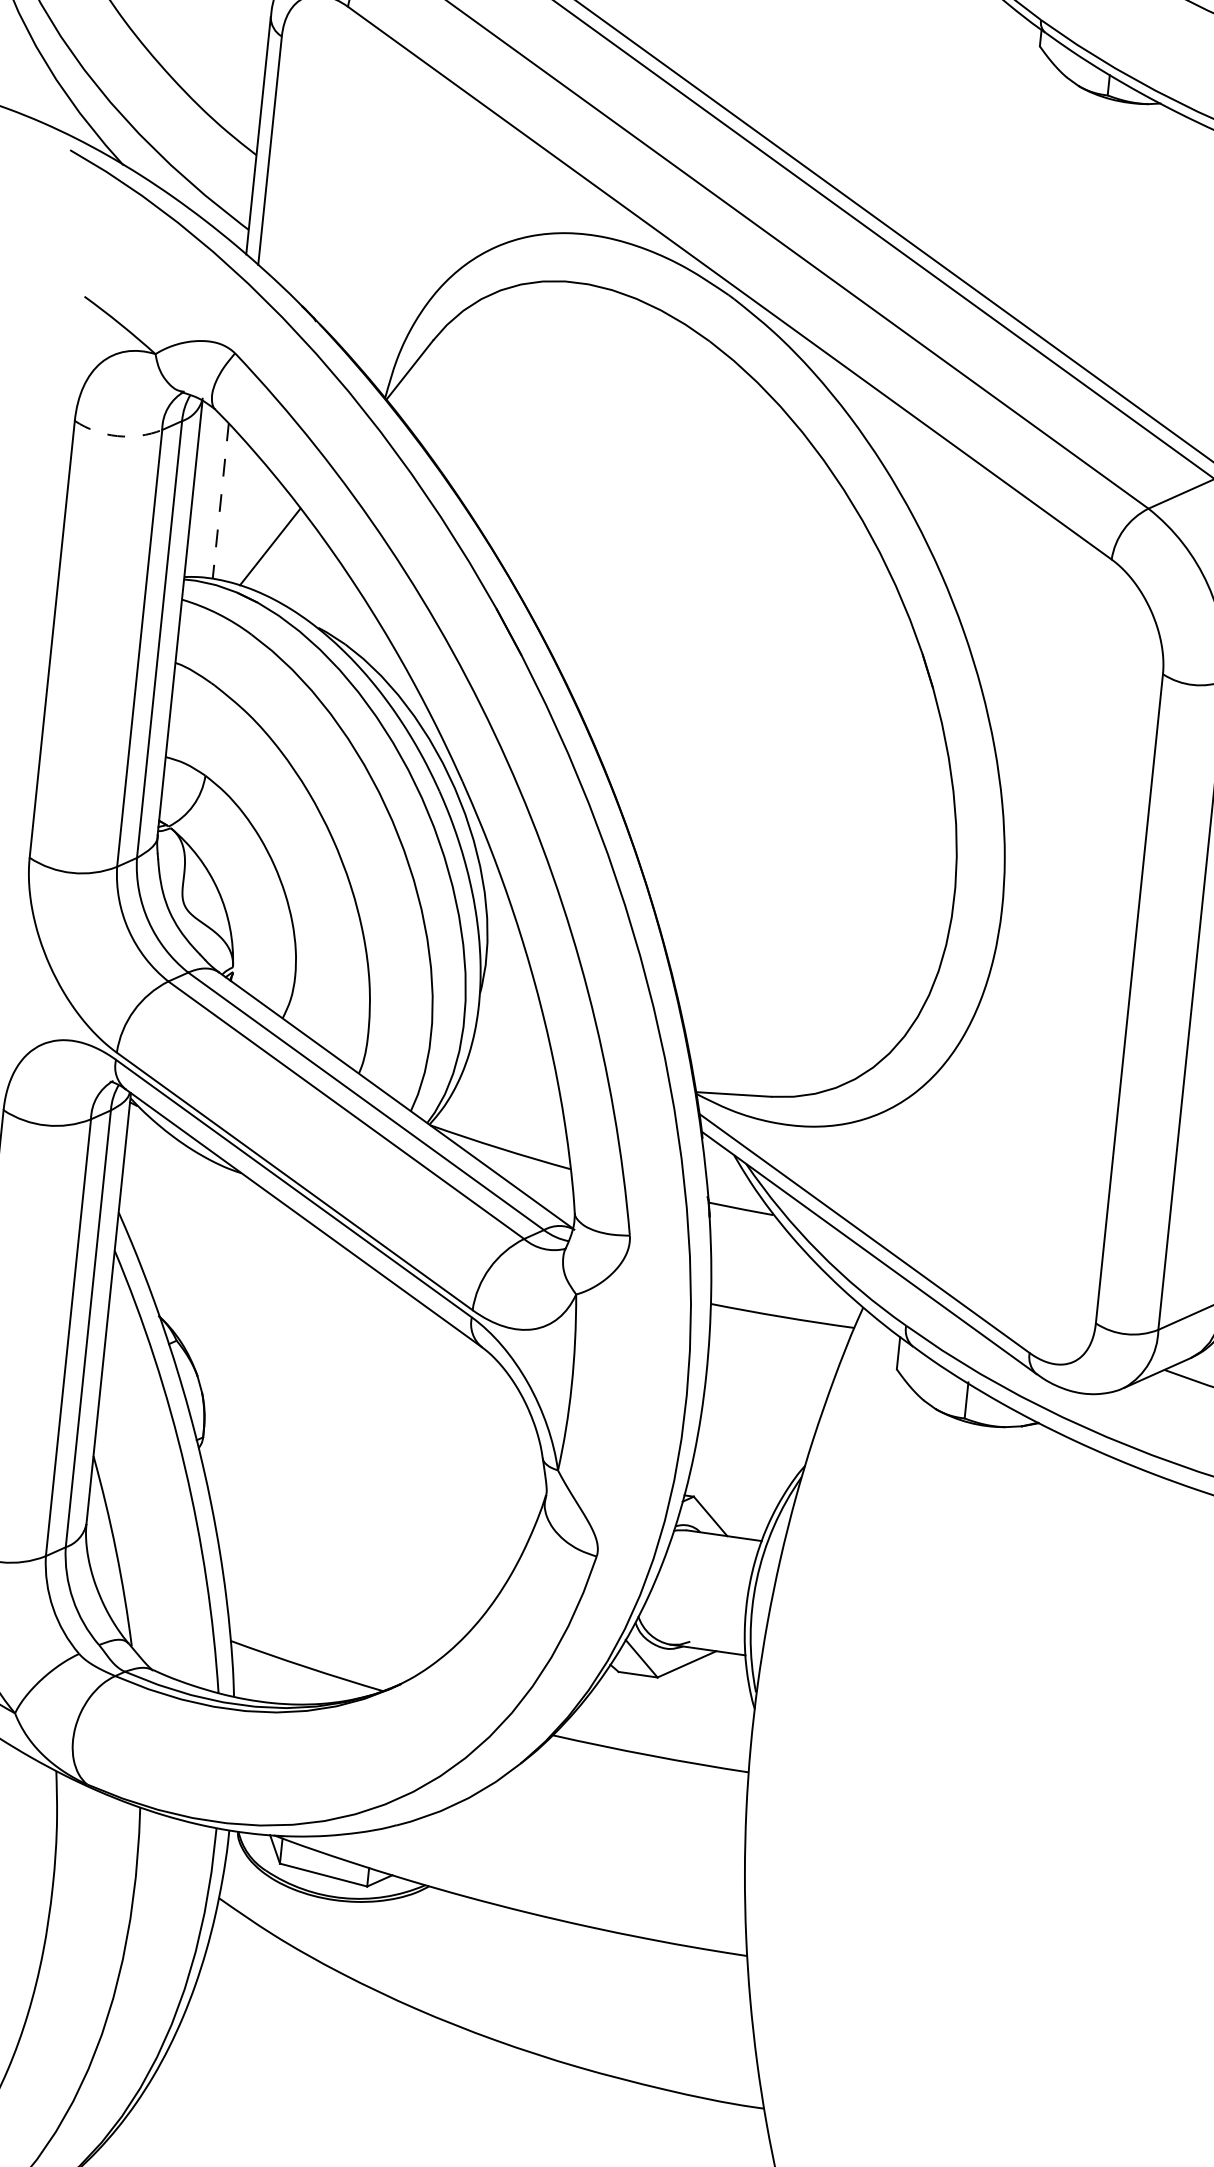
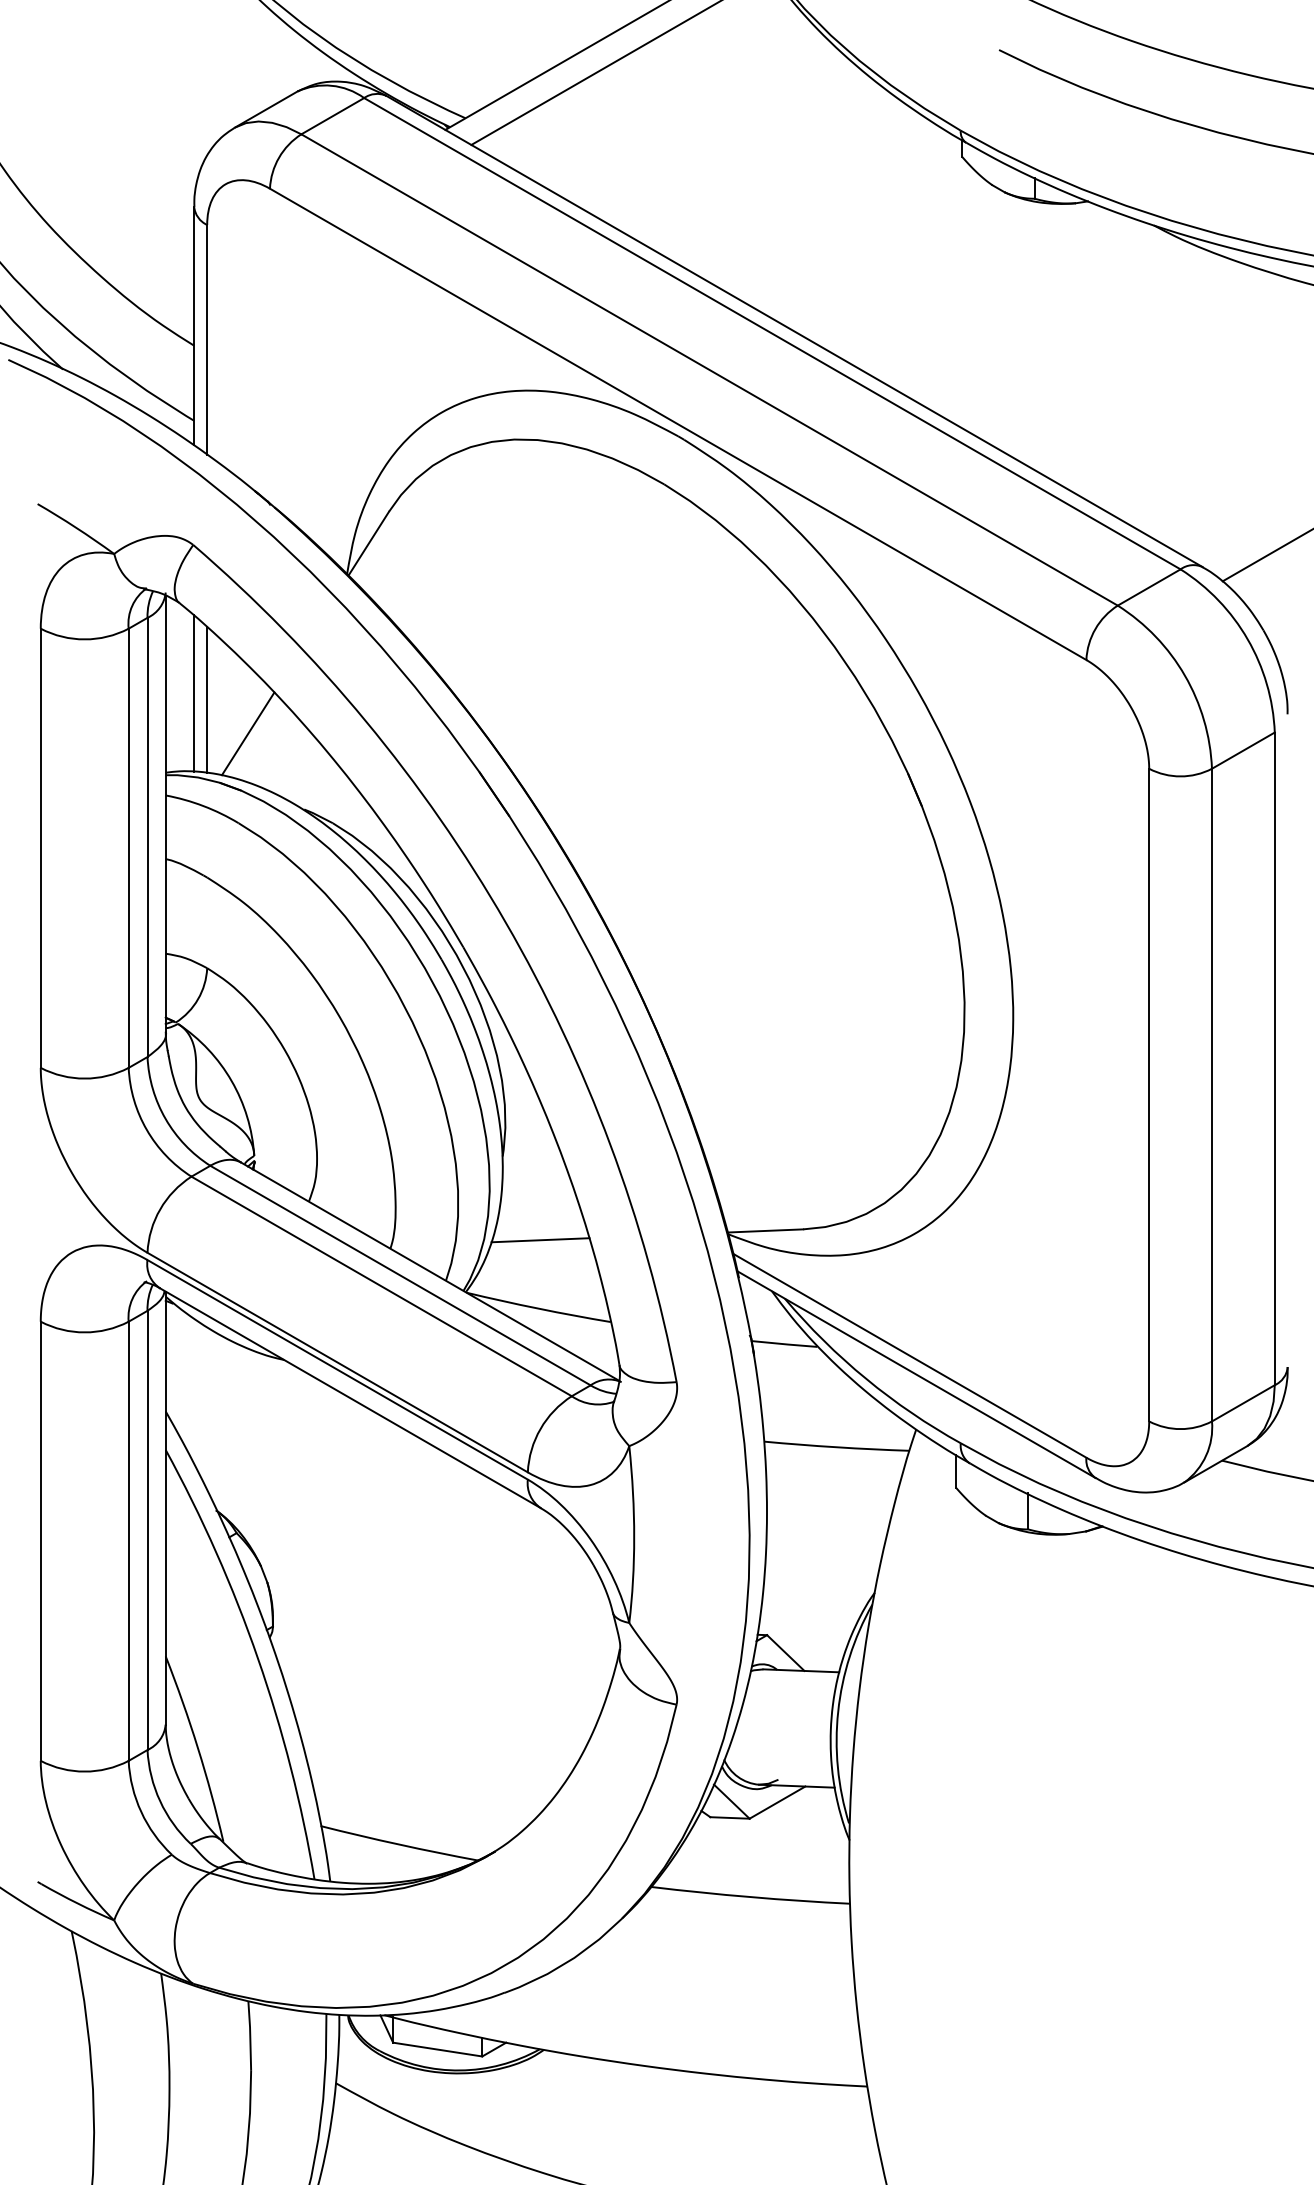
arc: (117, 436) -> (84, 639), dashed -> solid
line: (220, 502) -> (194, 694), dashed -> solid
line: (233, 508) -> (207, 699), added
line: (509, 1080) -> (540, 1240), added

